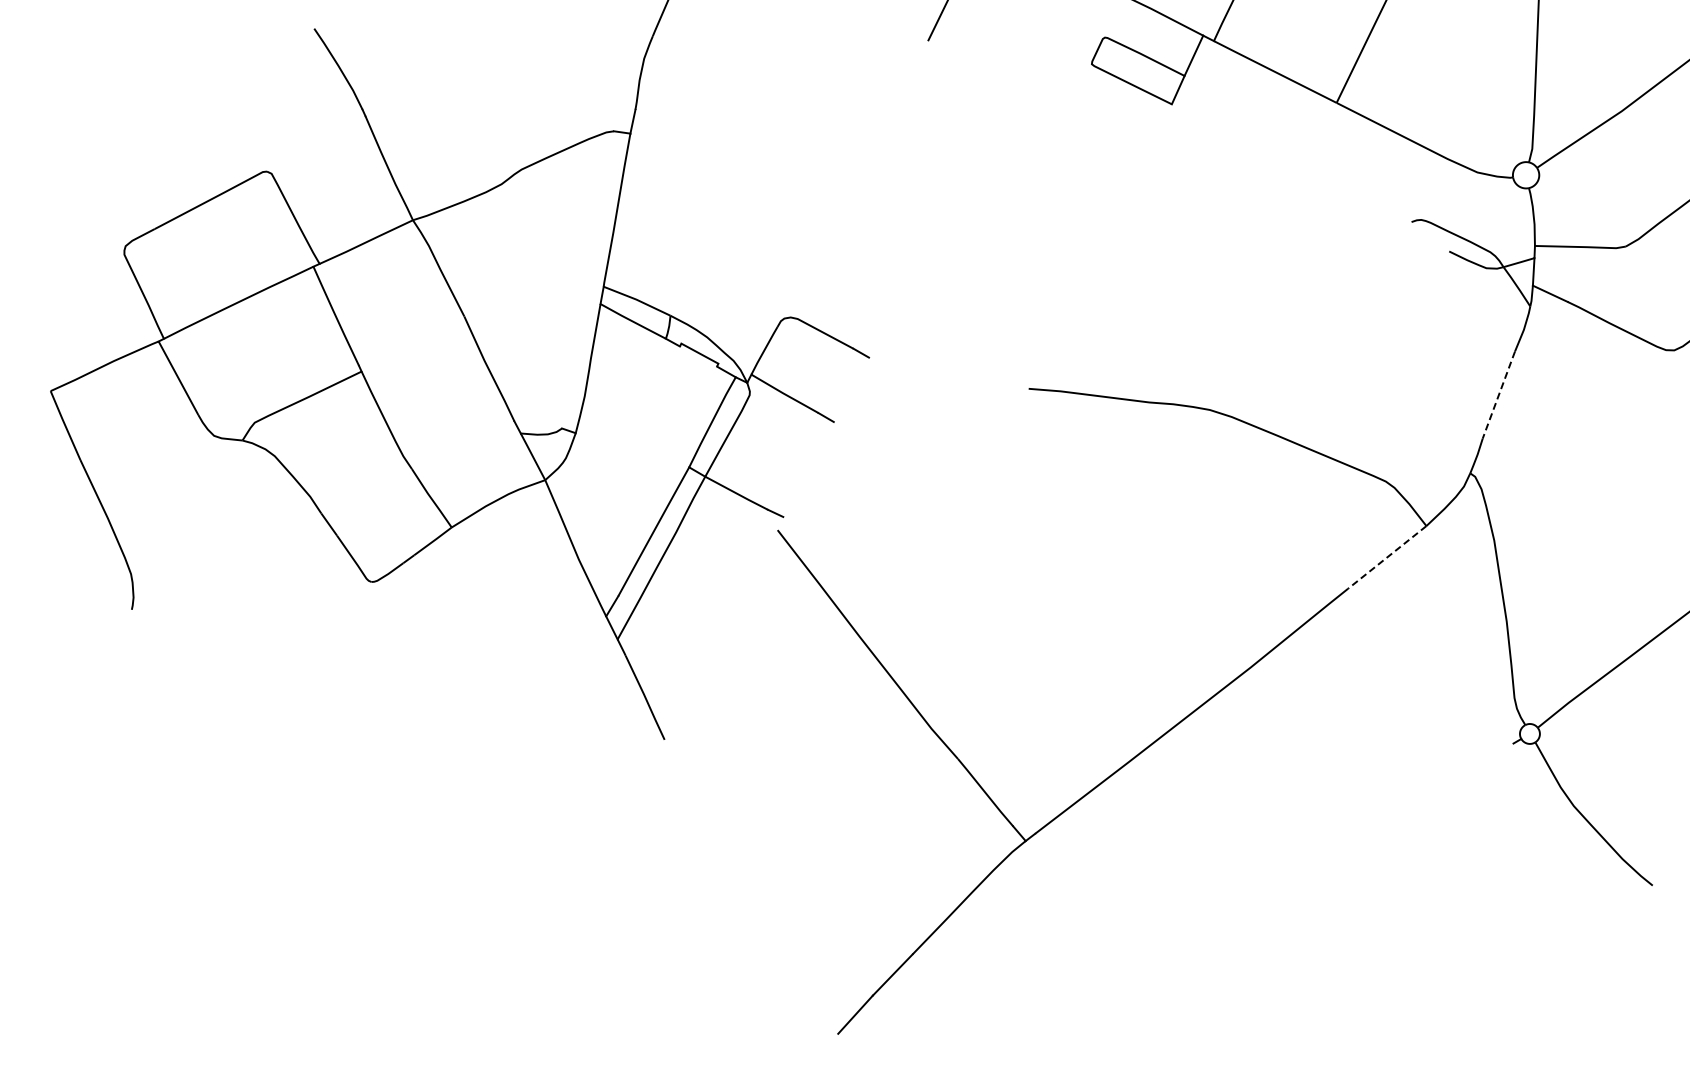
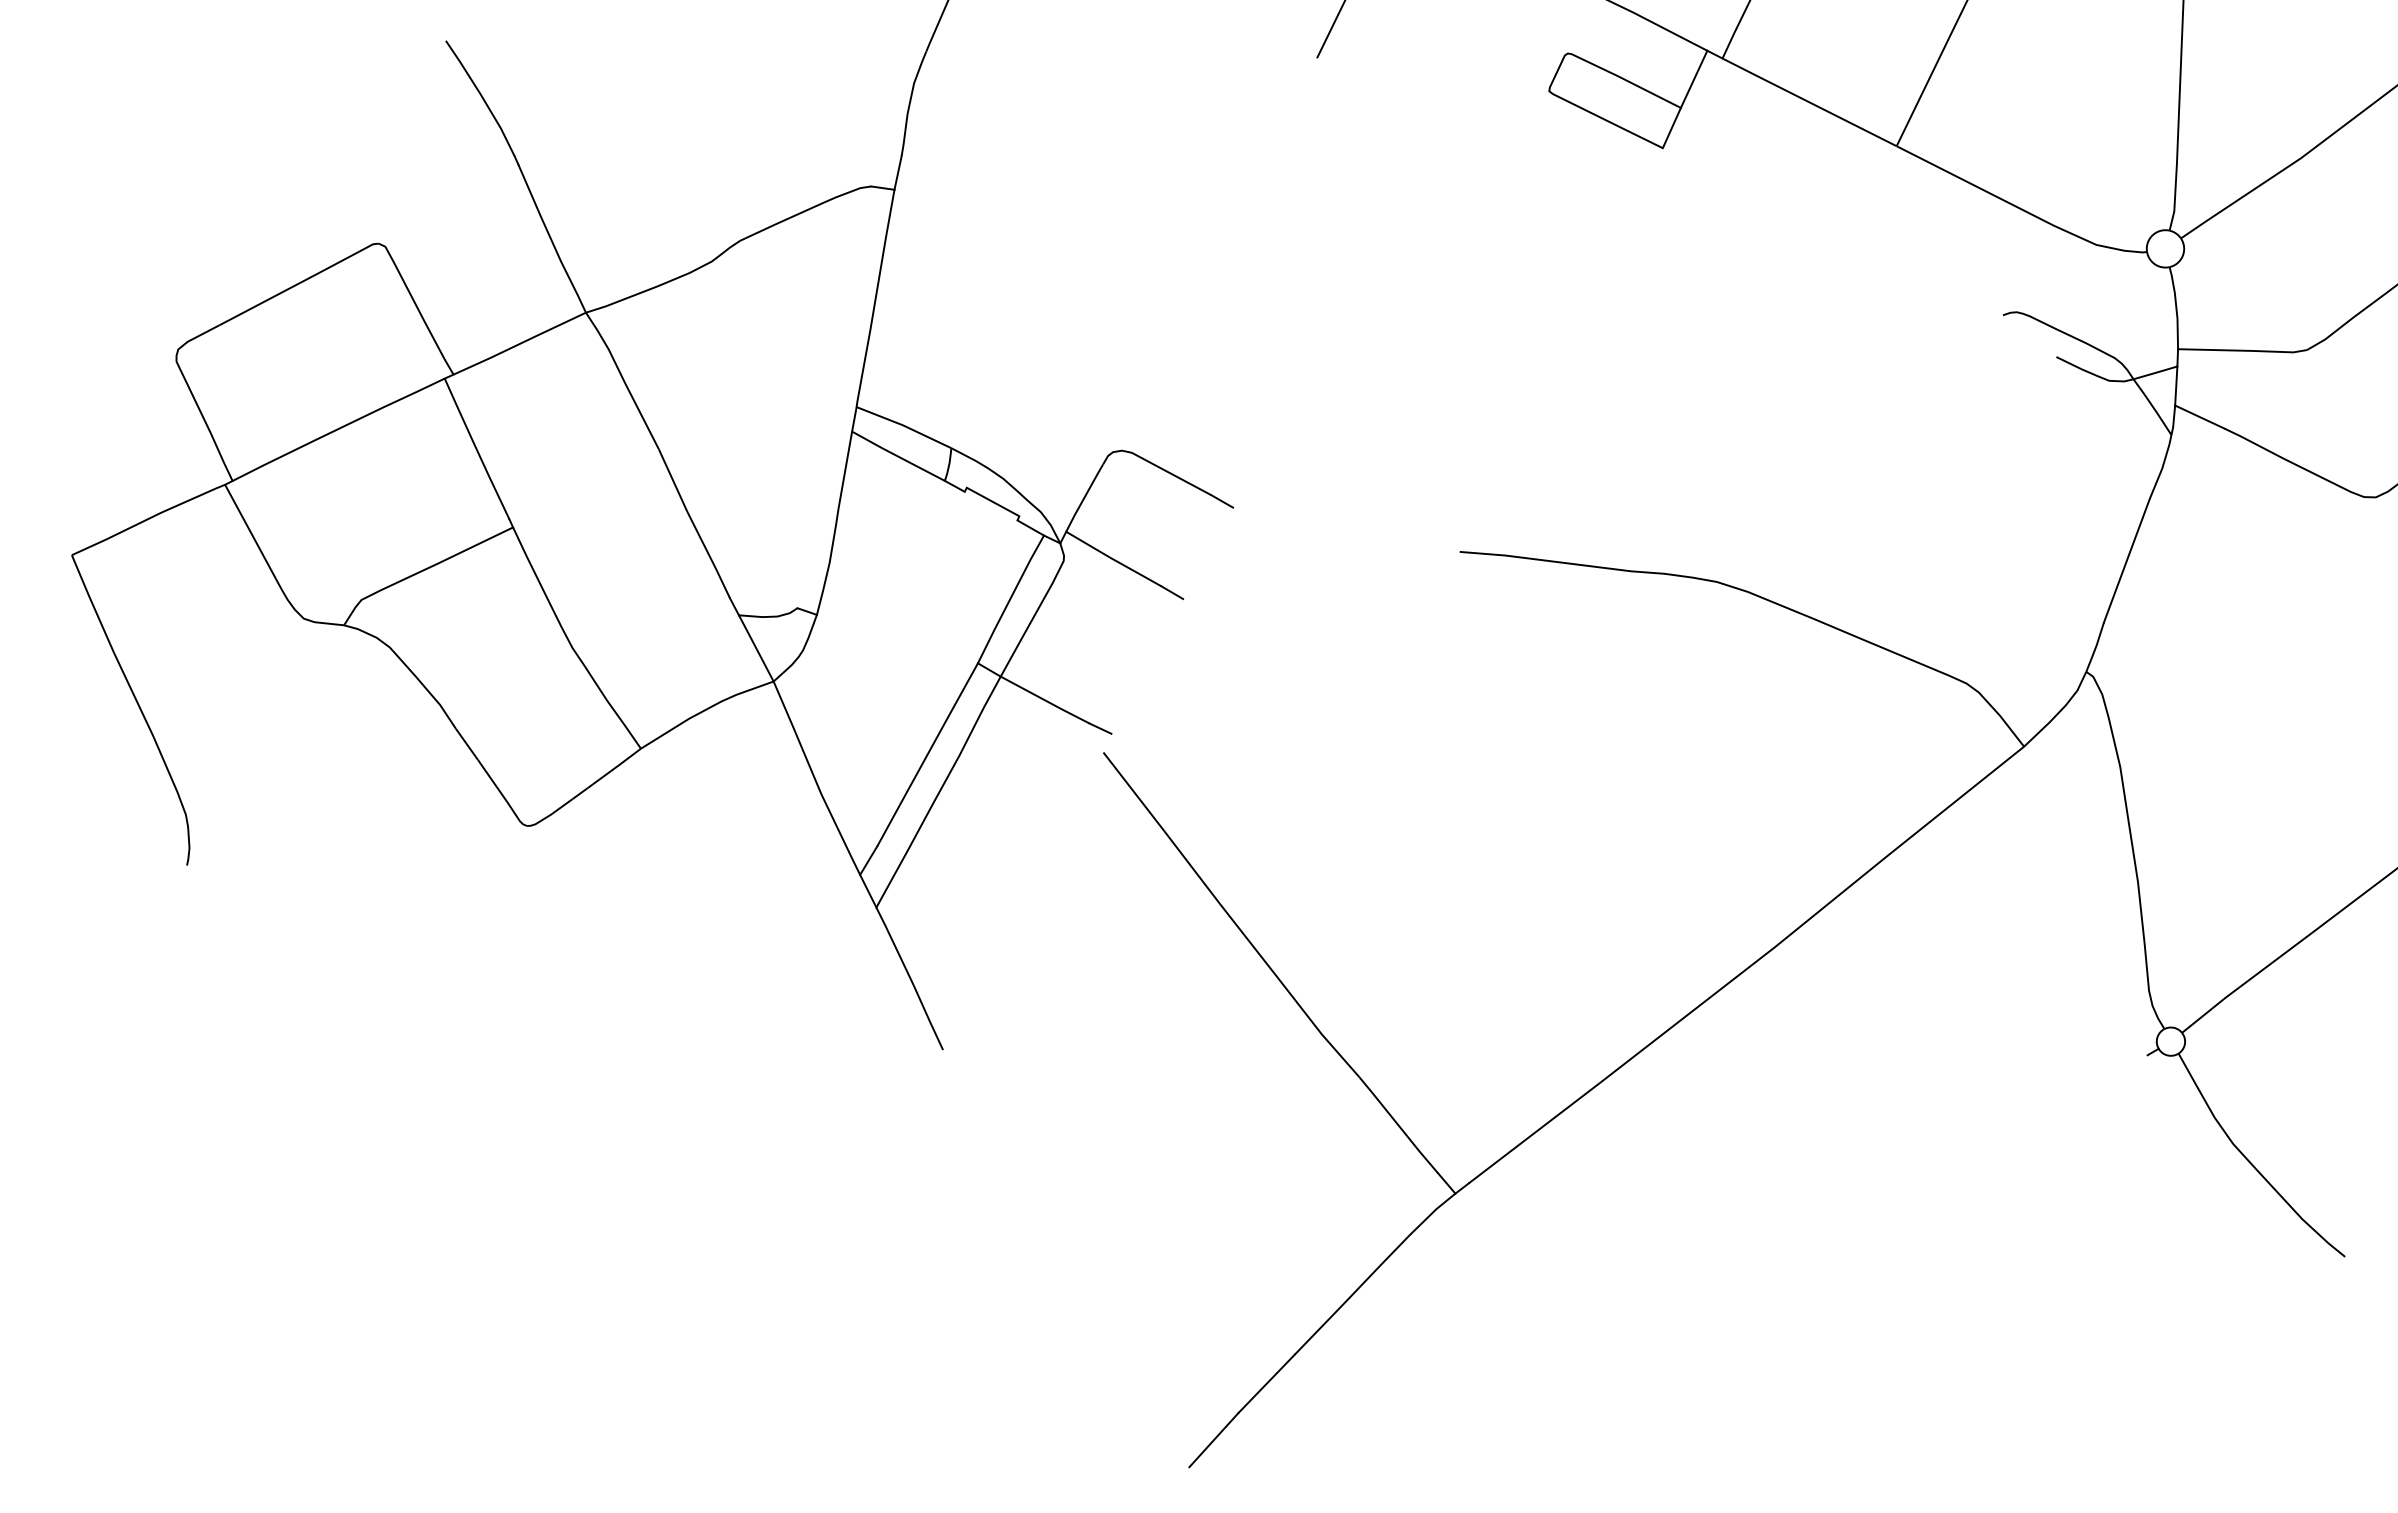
line: (1498, 395) -> (2126, 561), dashed -> solid
line: (1386, 557) -> (1967, 791), dashed -> solid

